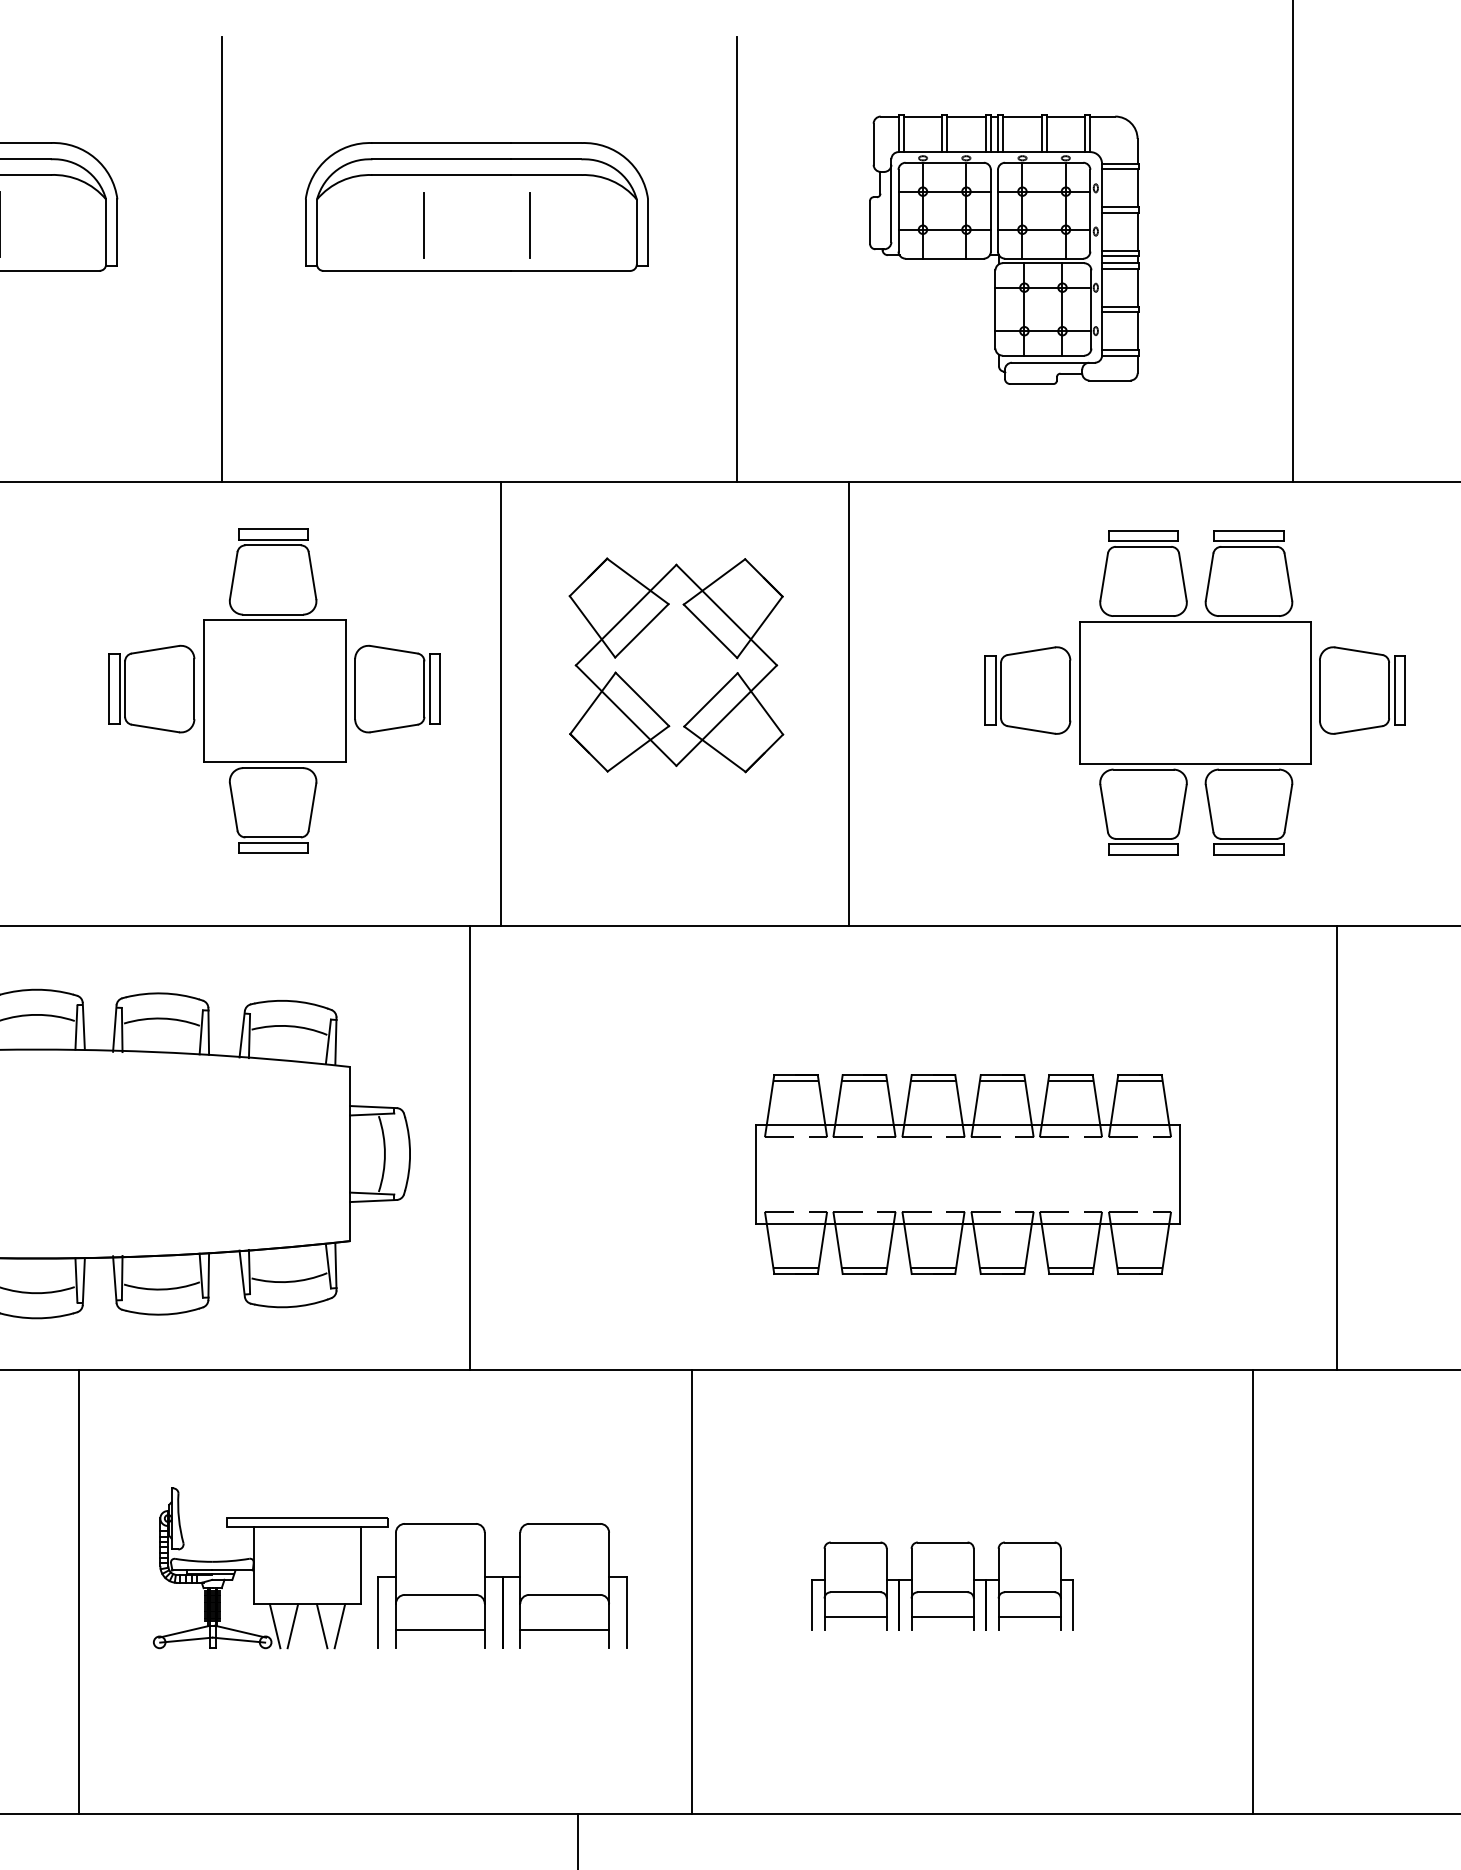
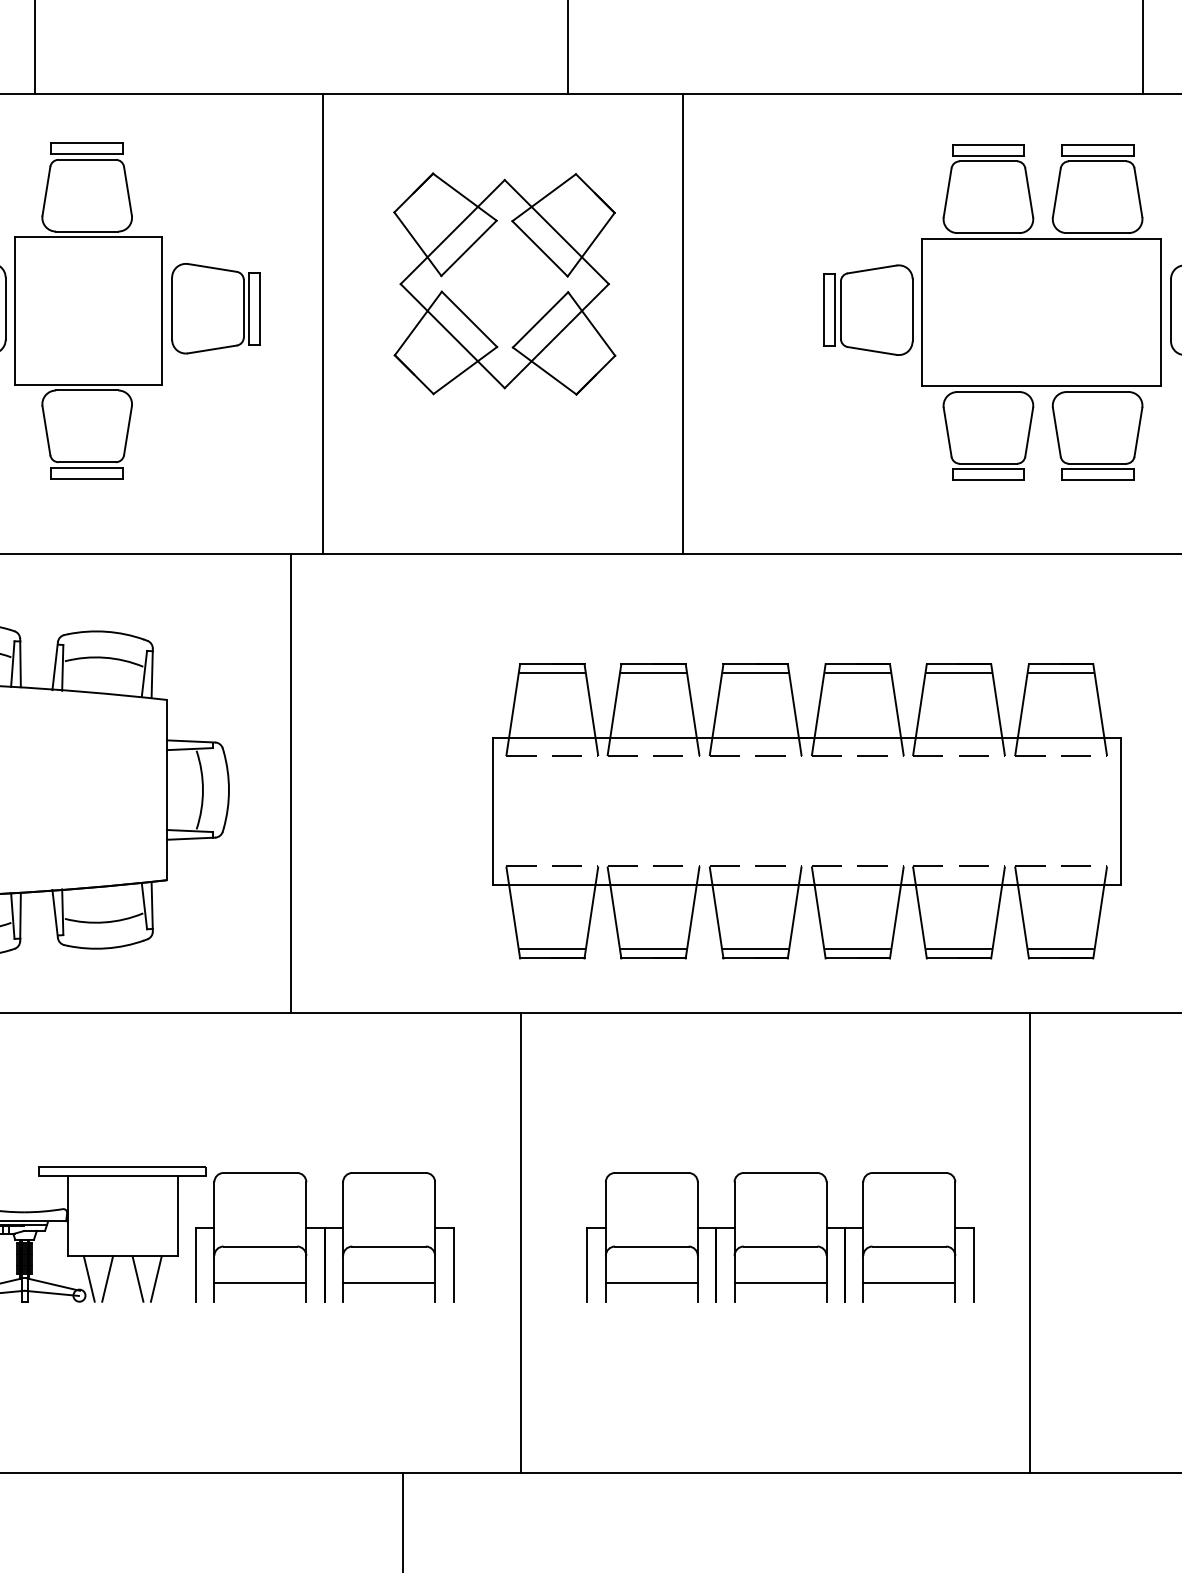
part: (967, 1174) -> (806, 811), size x1.43
part: (942, 1585) -> (780, 1236), size x1.43
line: (1252, 1591) -> (1029, 1243), moved

